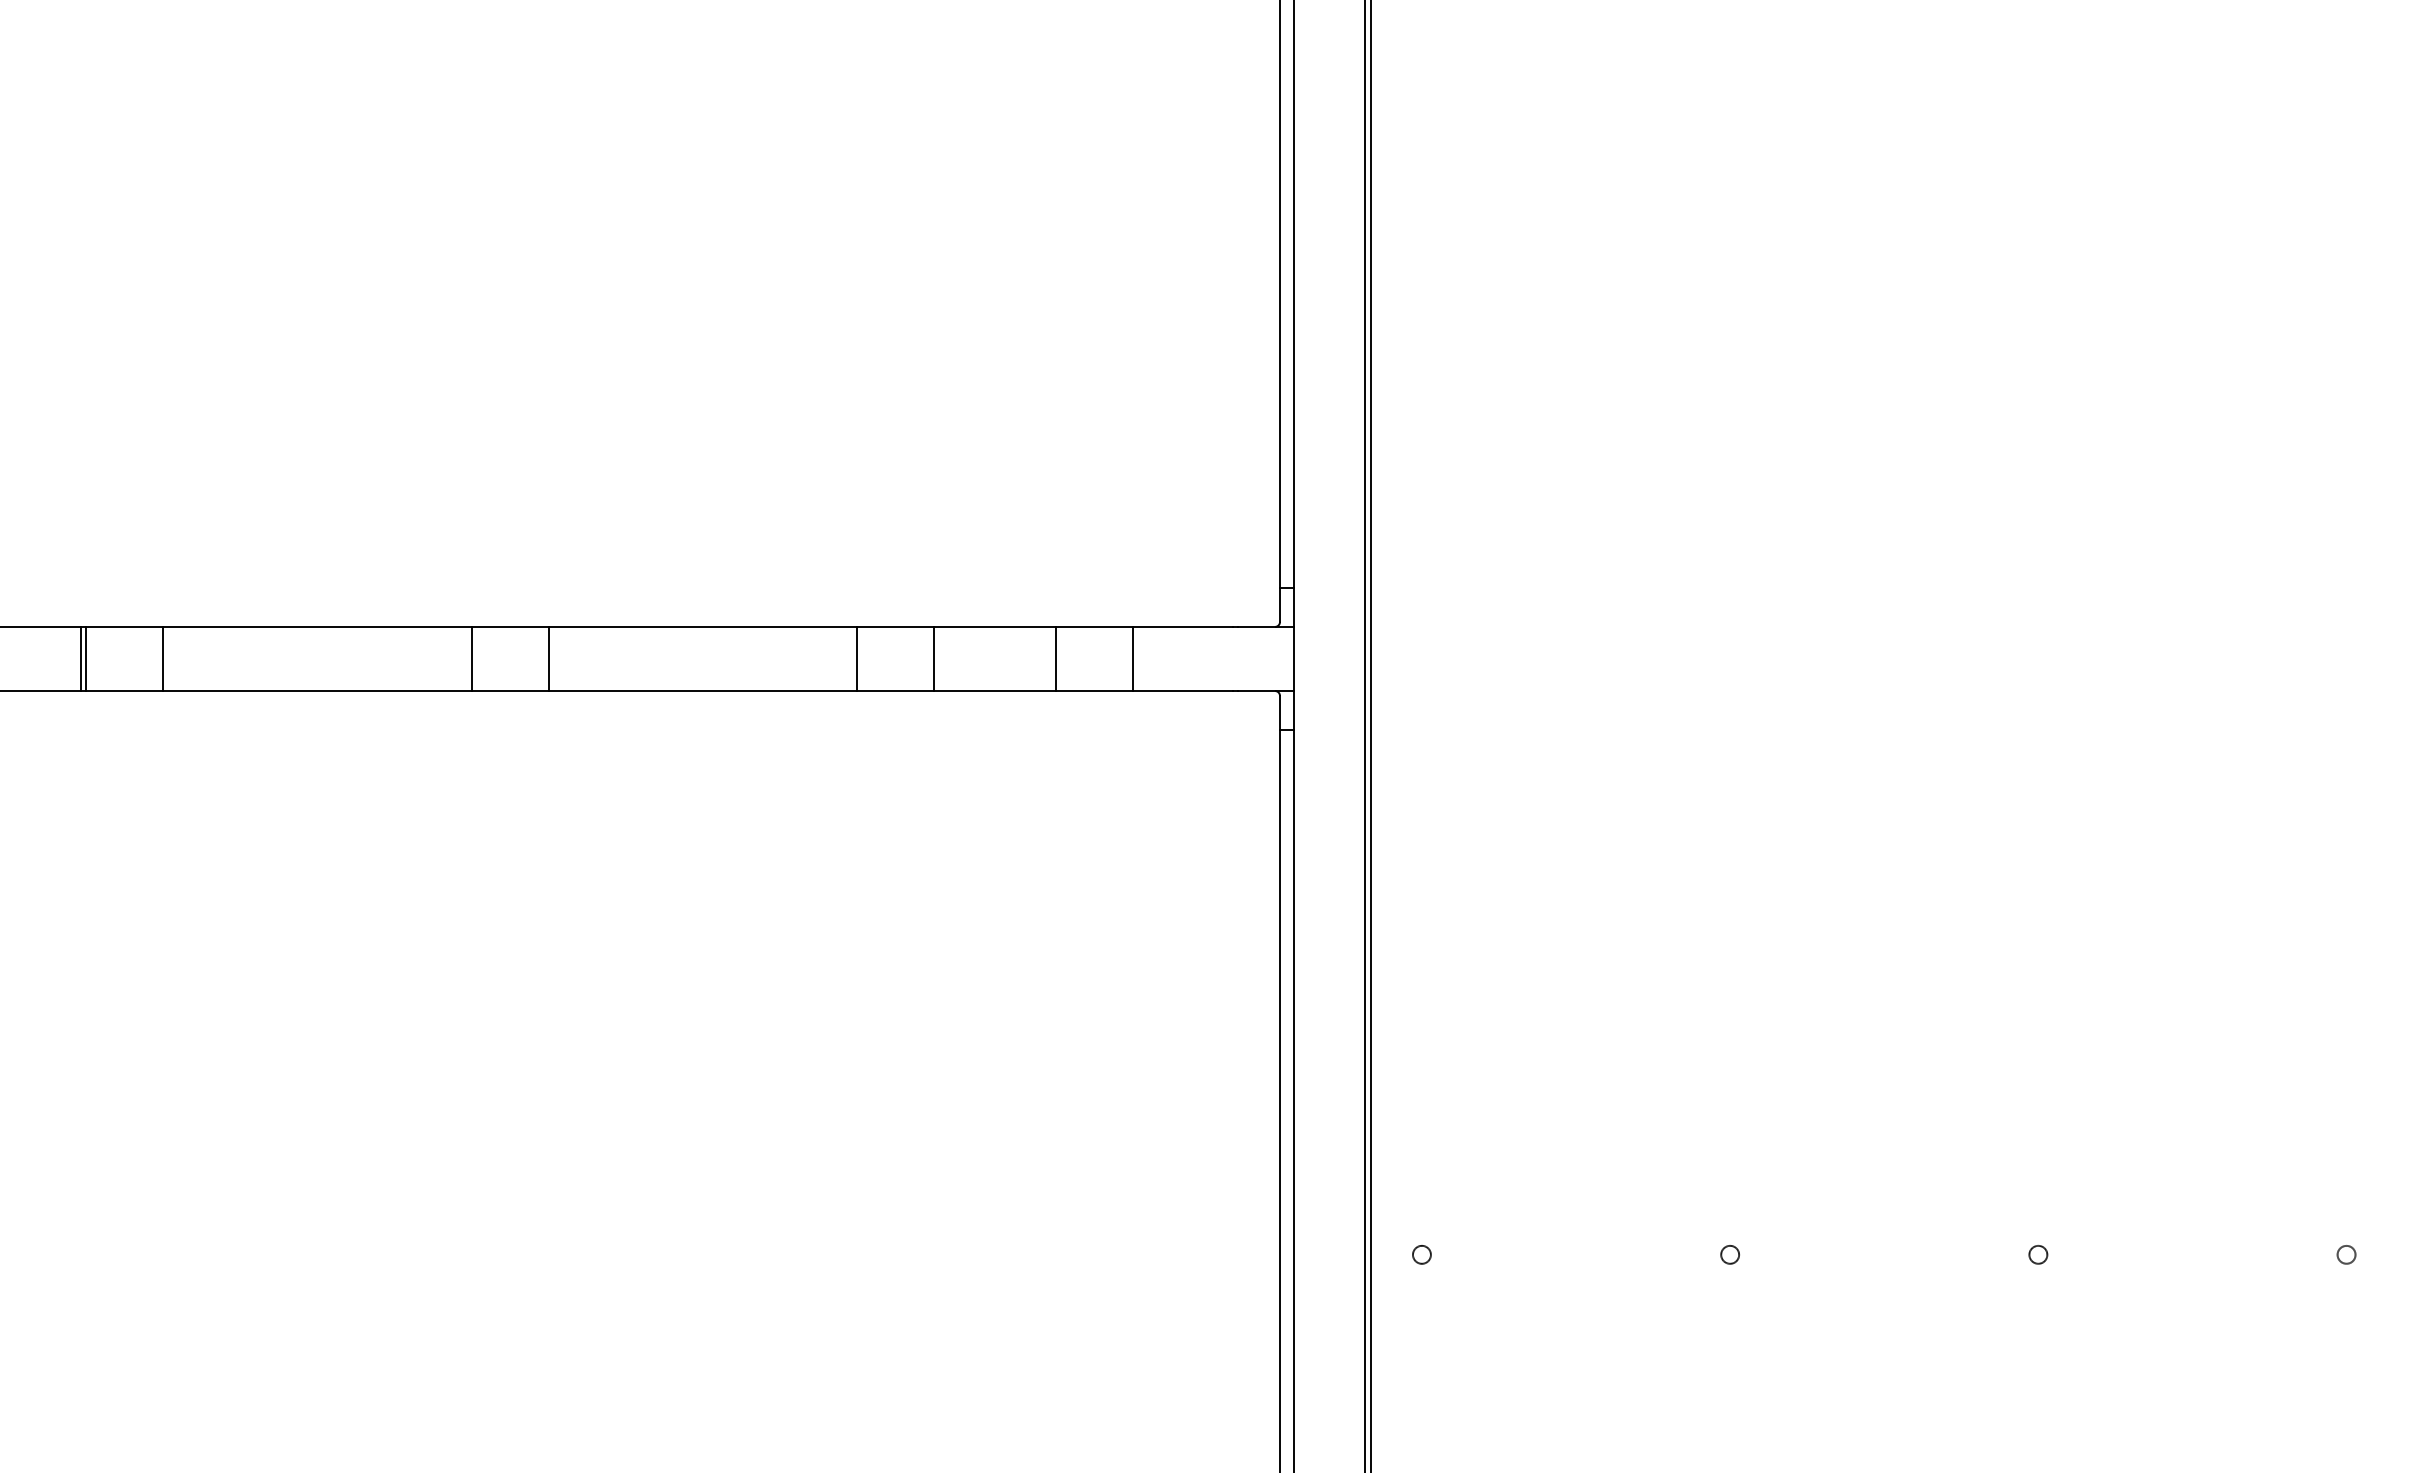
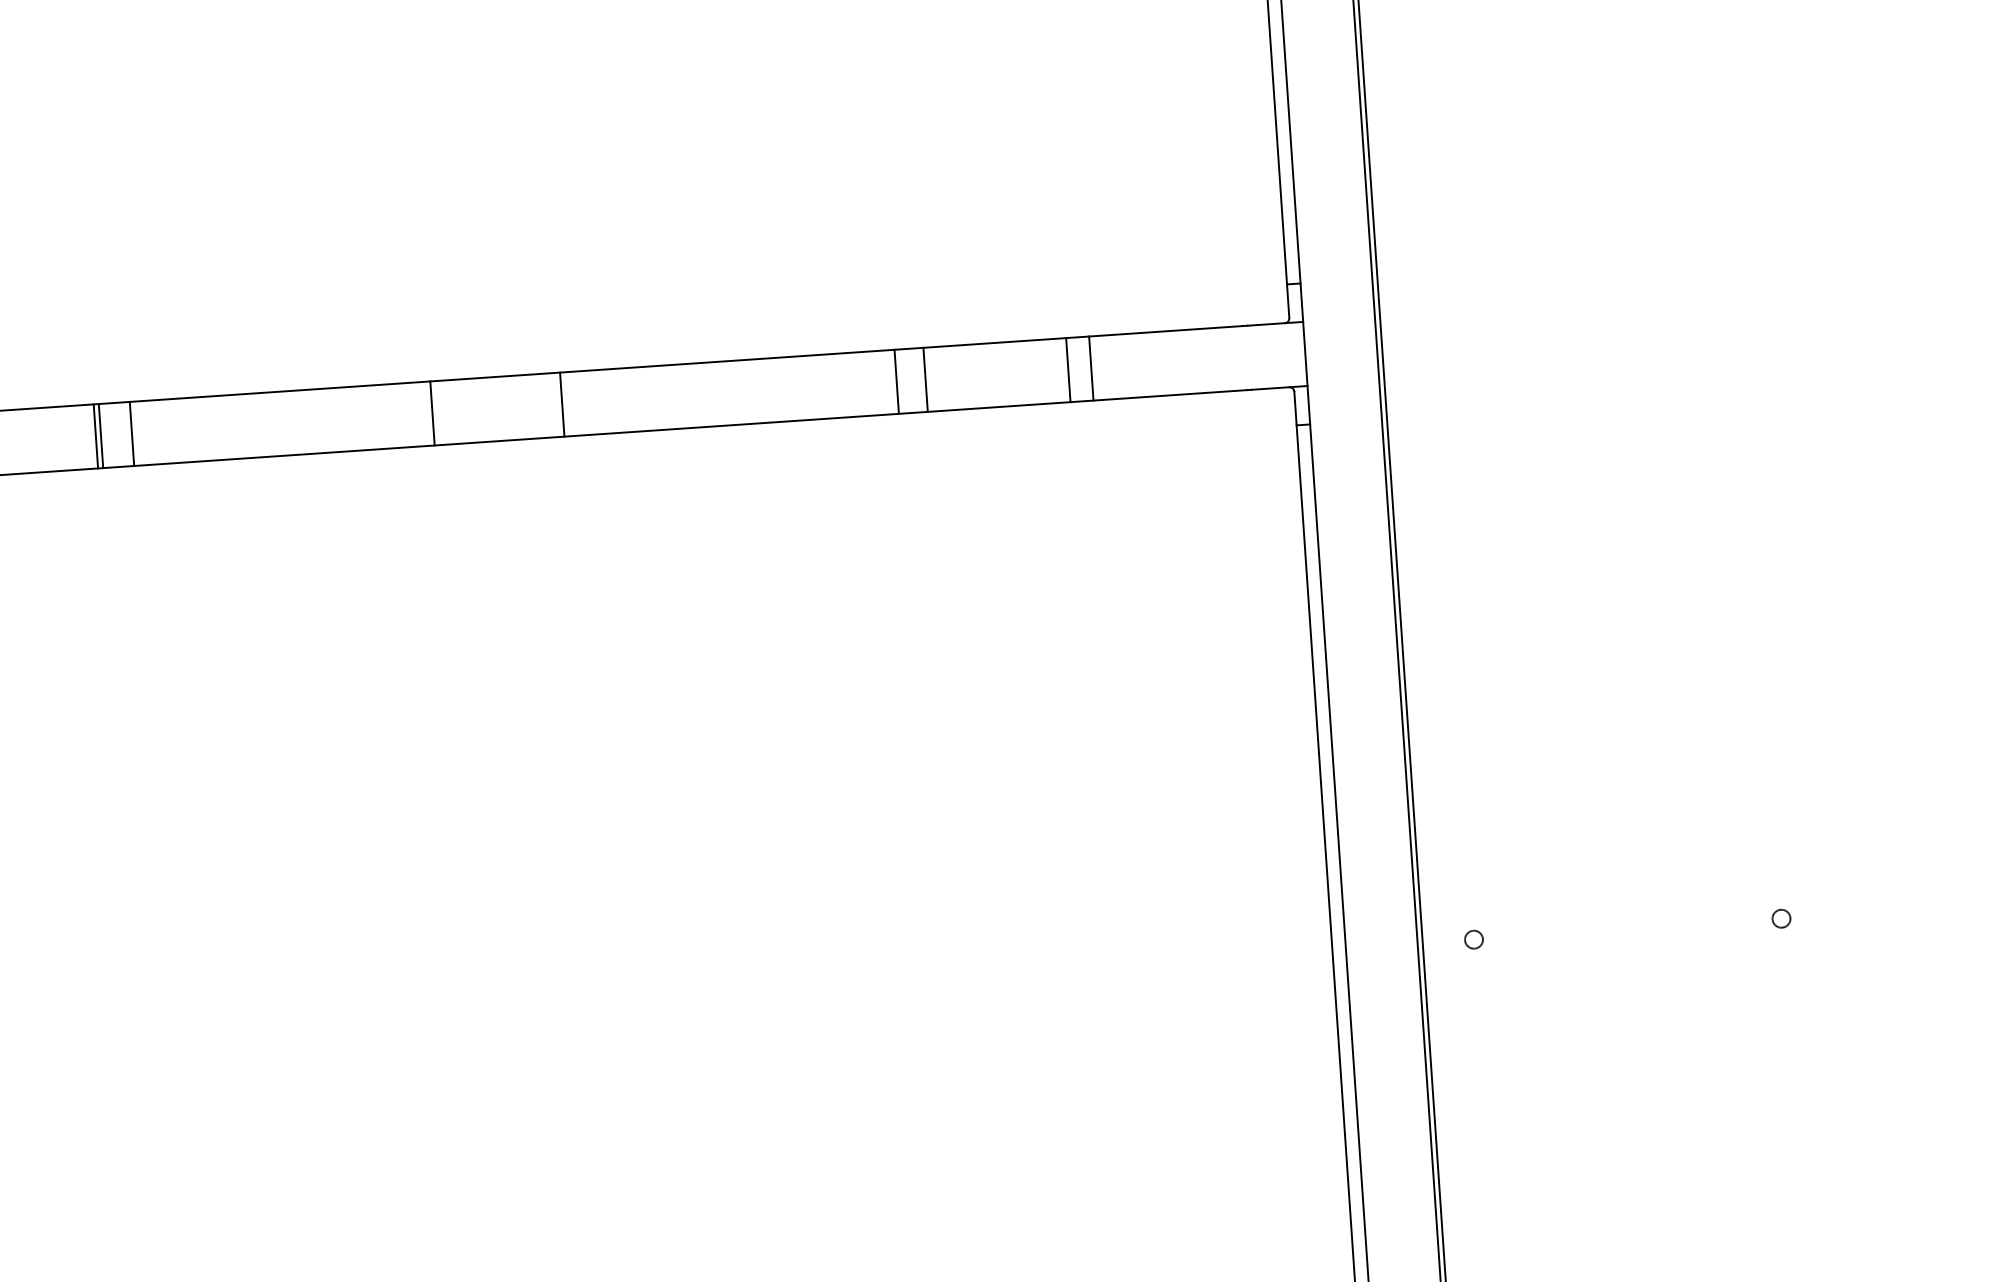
line: (163, 658) -> (132, 433), moved
line: (471, 658) -> (432, 413), moved
line: (856, 658) -> (925, 379), moved
line: (933, 658) -> (896, 381), moved
line: (1133, 658) -> (1091, 368), moved

